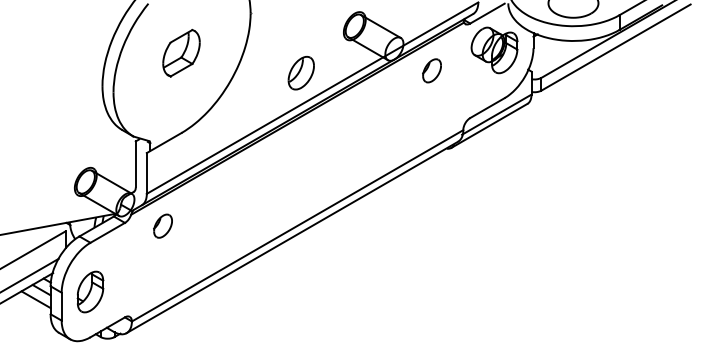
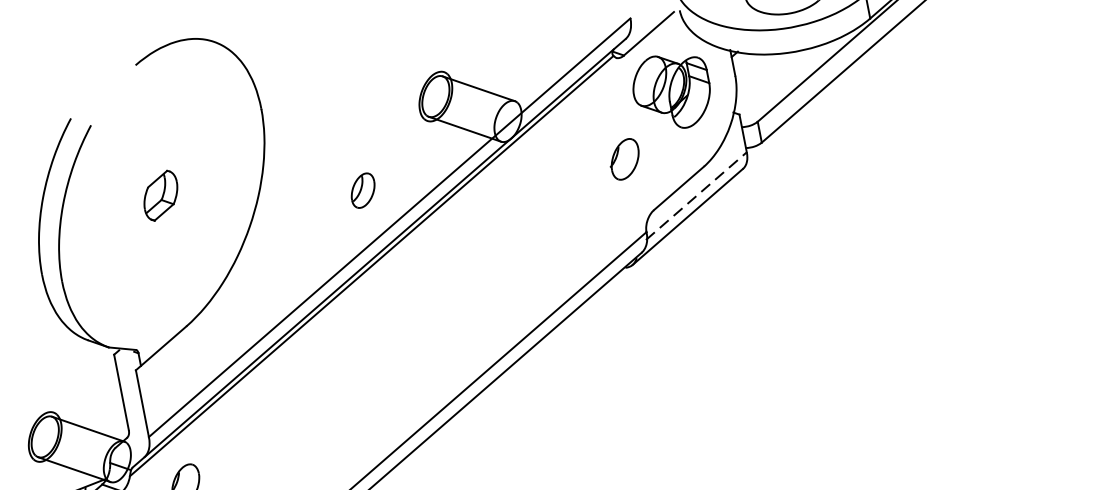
part: (181, 52) -> (160, 194), size x0.6
part: (431, 70) -> (624, 158), moved
part: (300, 73) -> (362, 191), size x0.6
line: (497, 114) -> (697, 195), solid -> dashed

